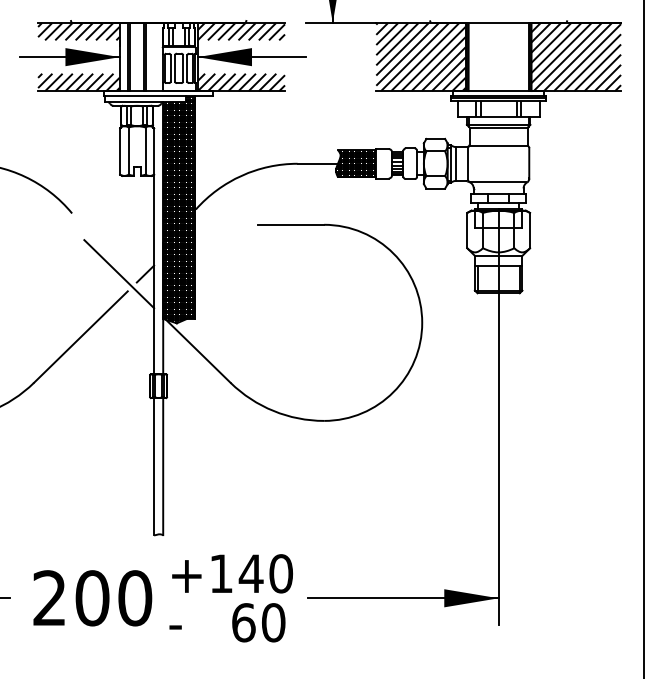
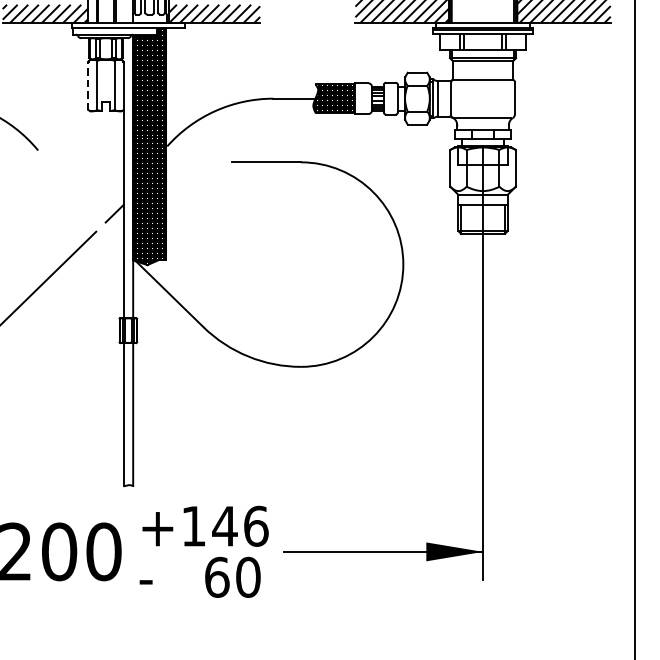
line: (120, 151) -> (88, 85), solid -> dashed
line: (119, 274) -> (87, 214), removed
text: (281, 573) -> (256, 526), +140 -> +146

